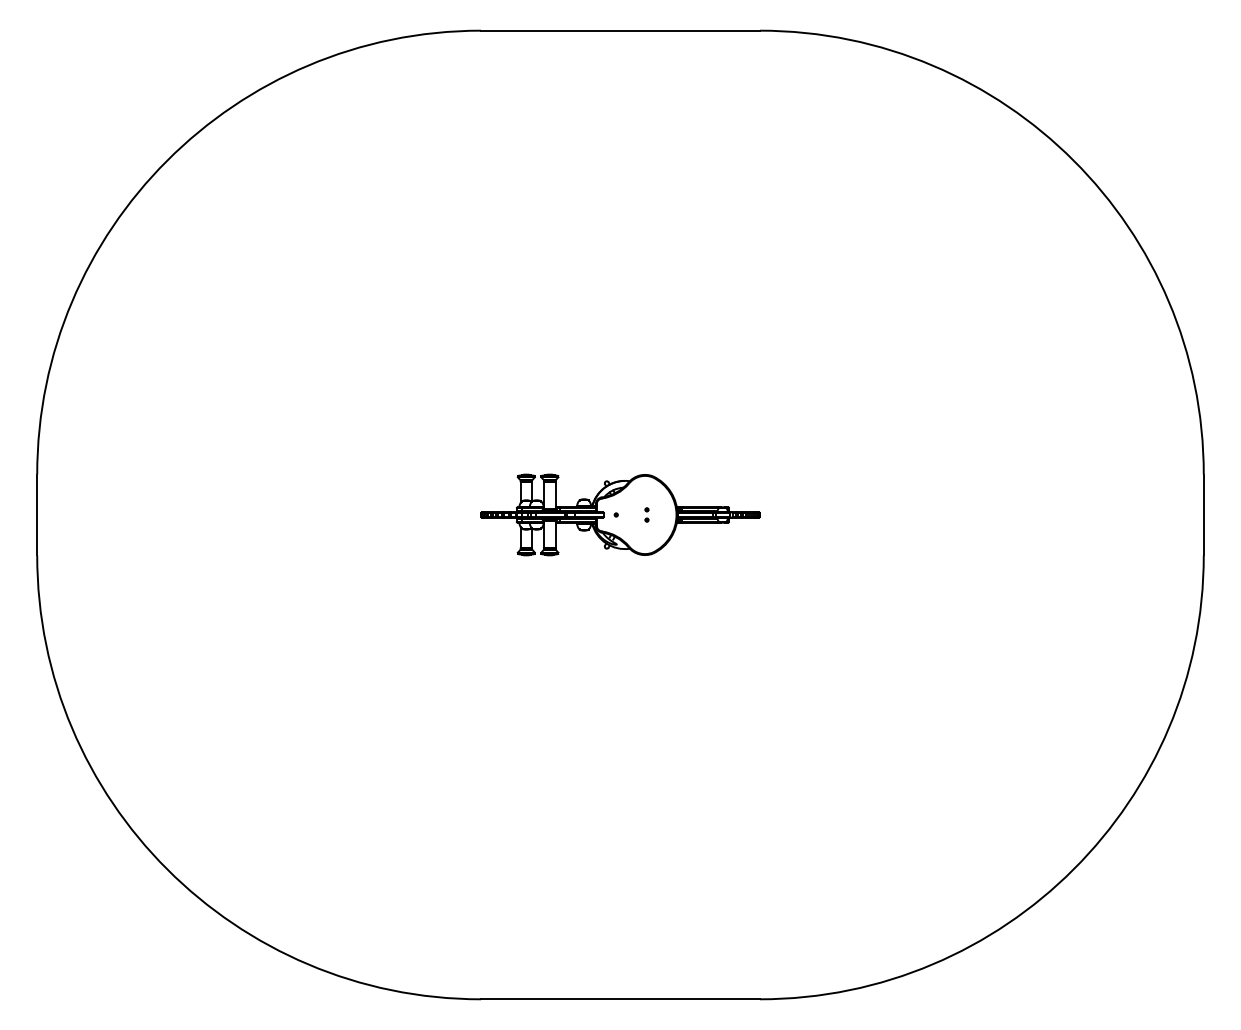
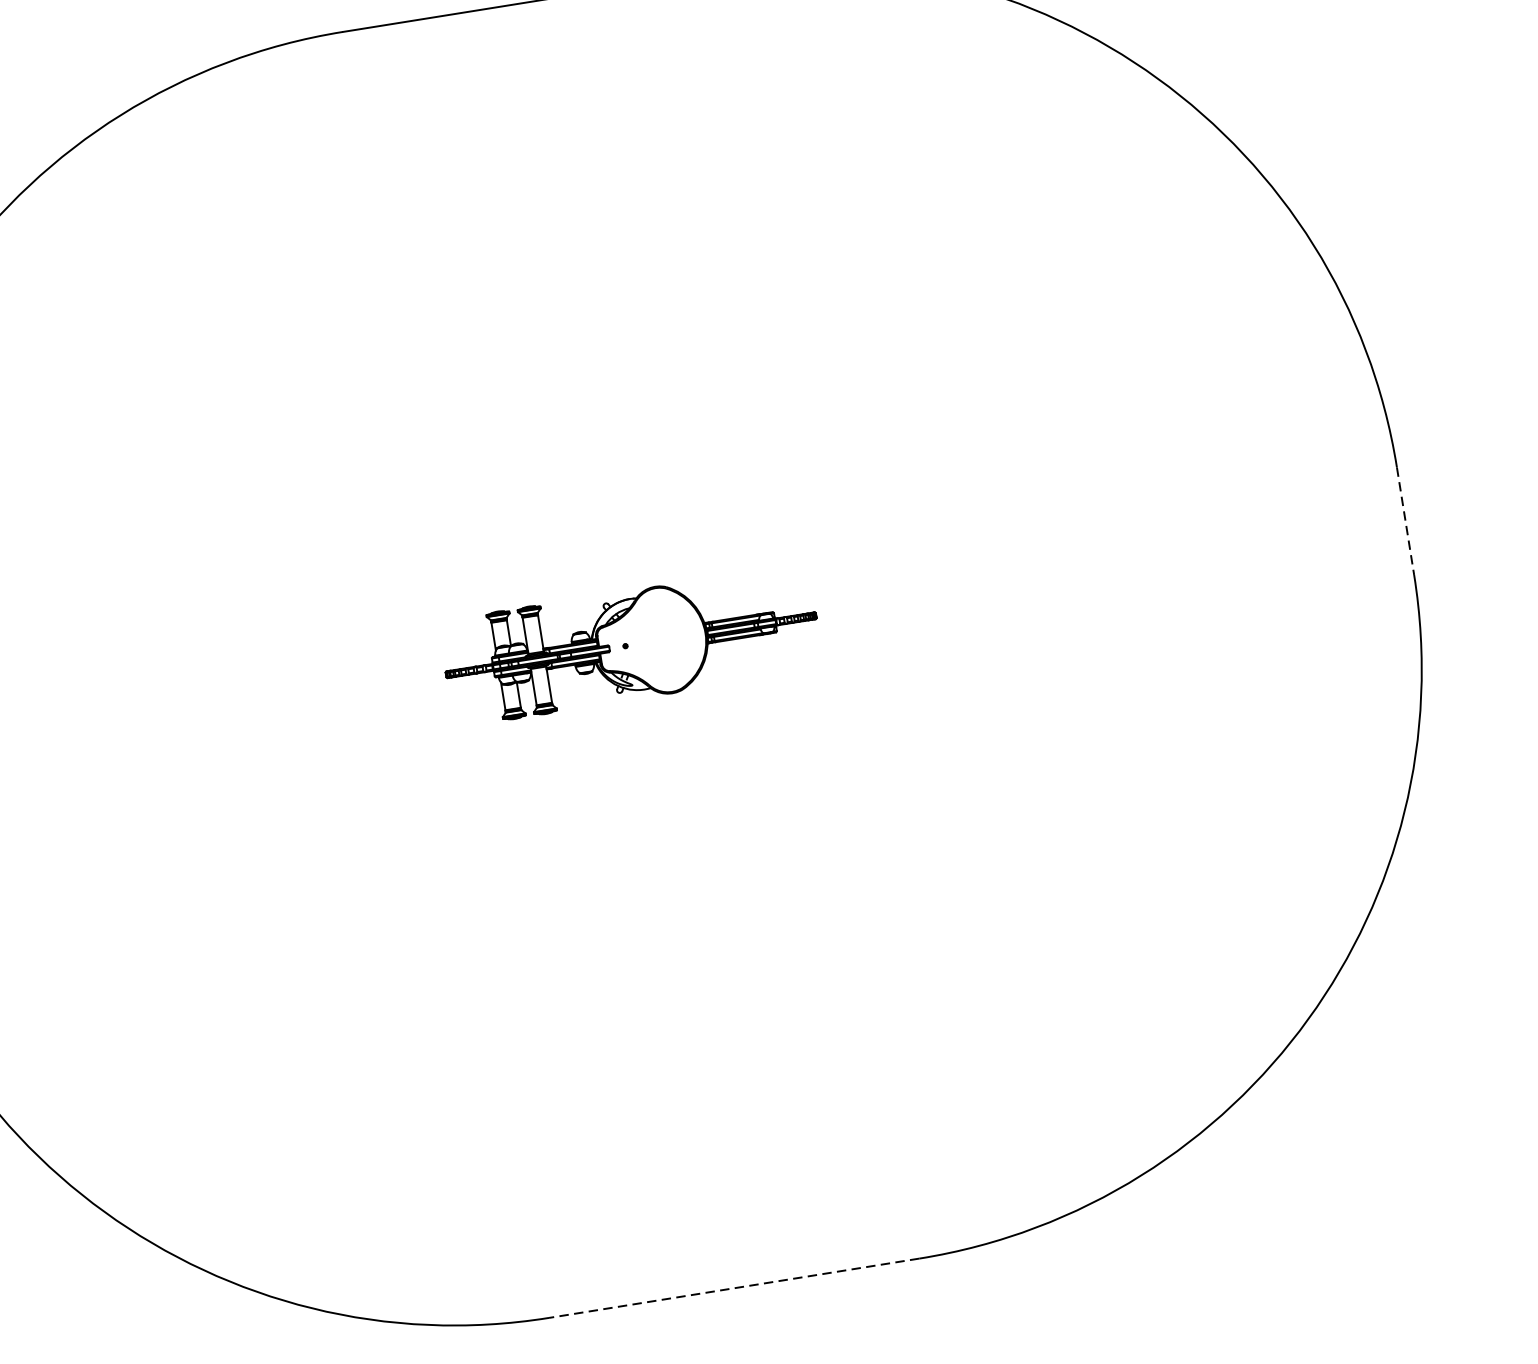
part: (646, 514) -> (665, 639), removed
line: (1203, 515) -> (1405, 521), solid -> dashed
line: (620, 999) -> (734, 1288), solid -> dashed

